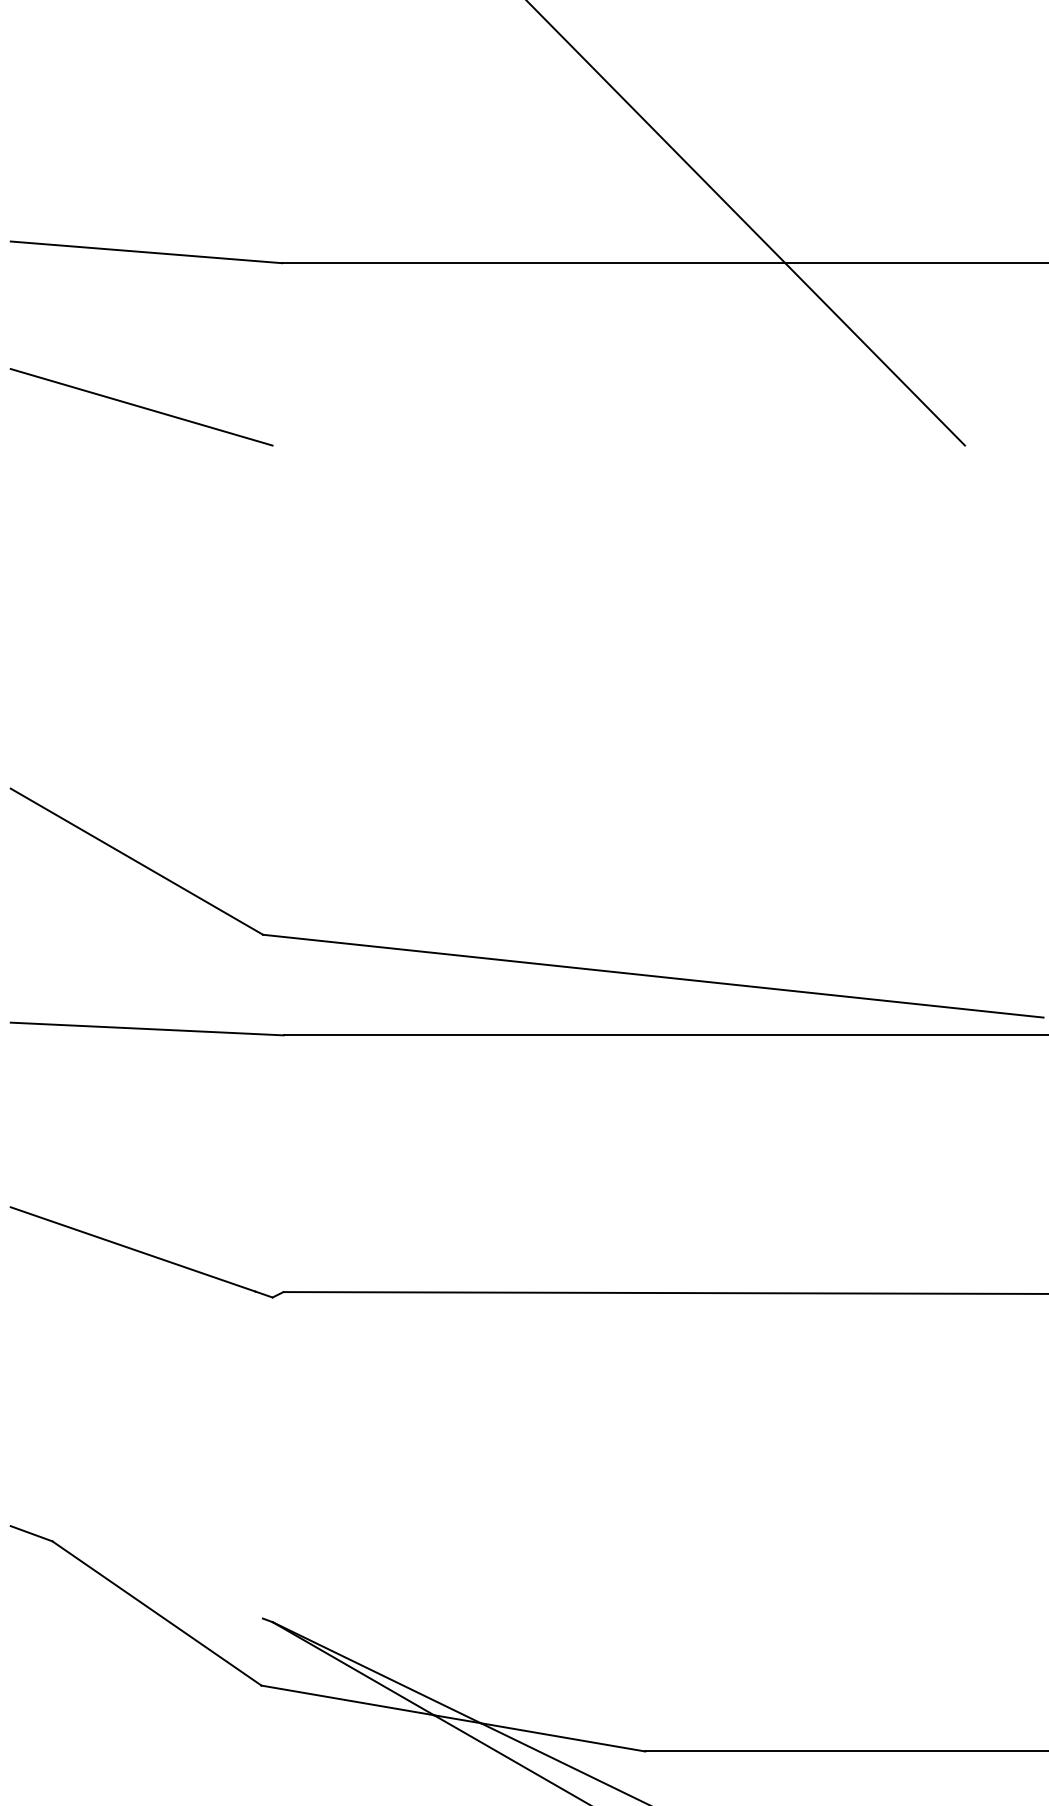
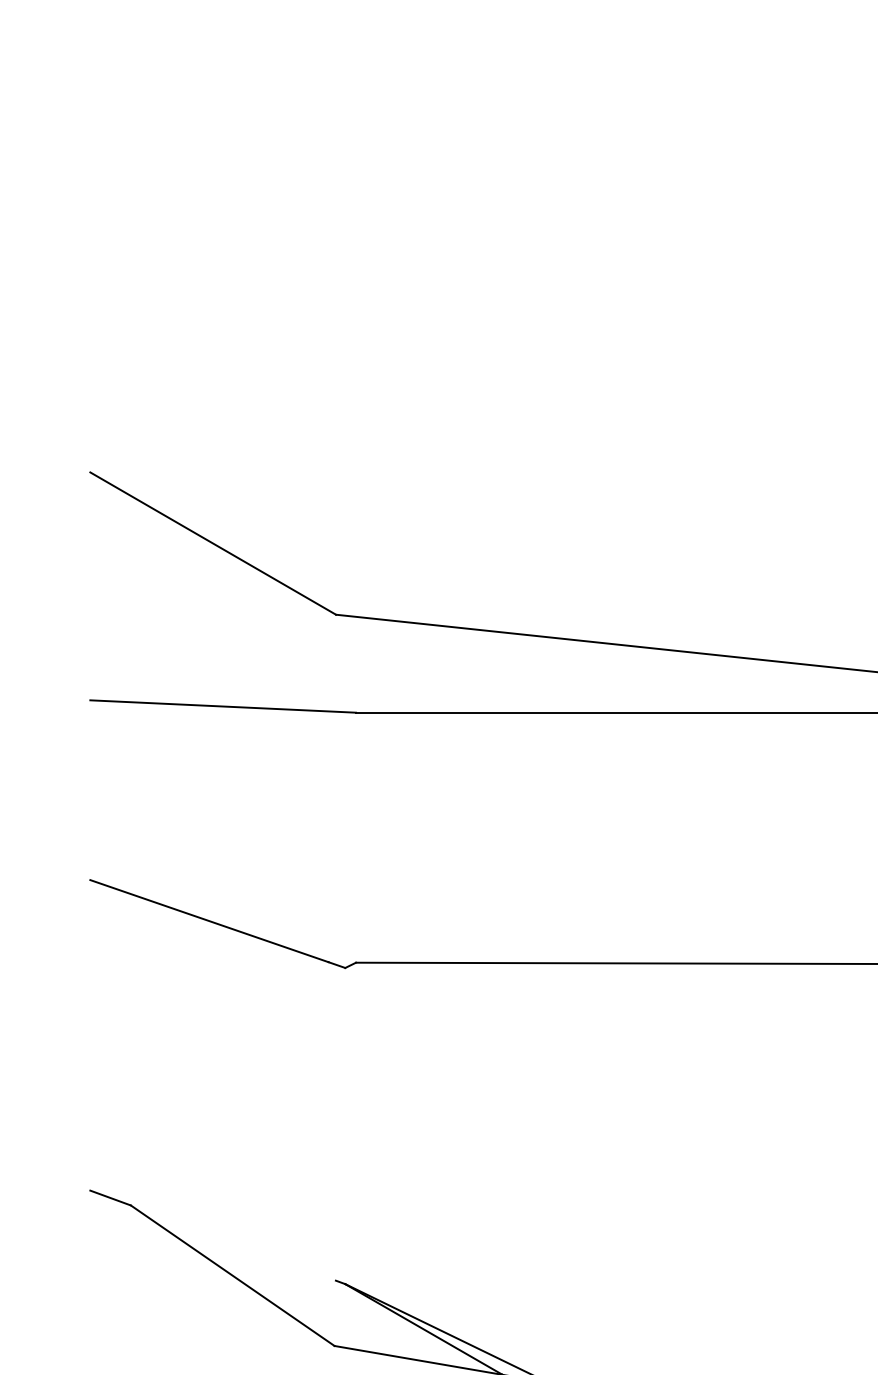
line: (141, 407) -> (217, 101), removed

